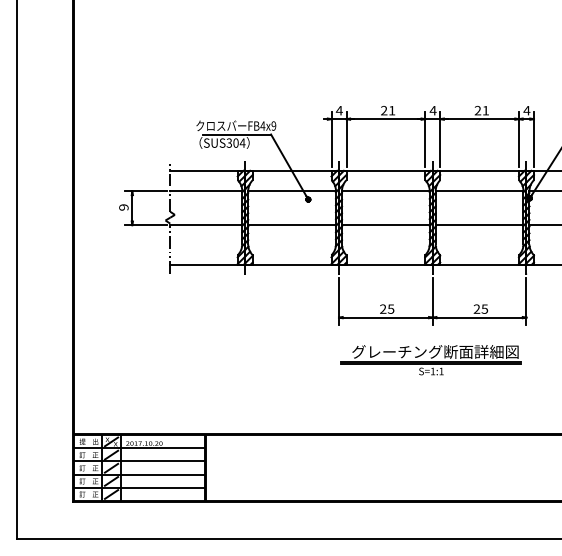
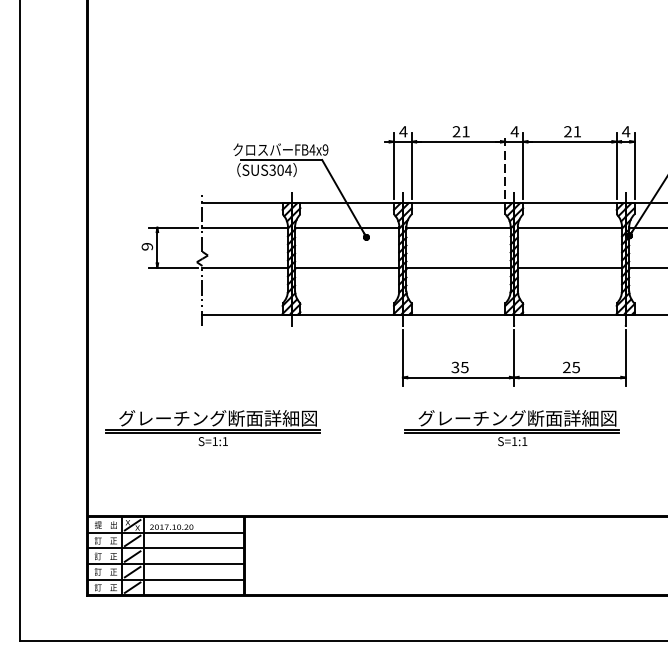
line: (425, 139) -> (505, 165), solid -> dashed
text: (383, 309) -> (455, 367), 25 -> 35
part: (178, 360) -> (212, 428), added

